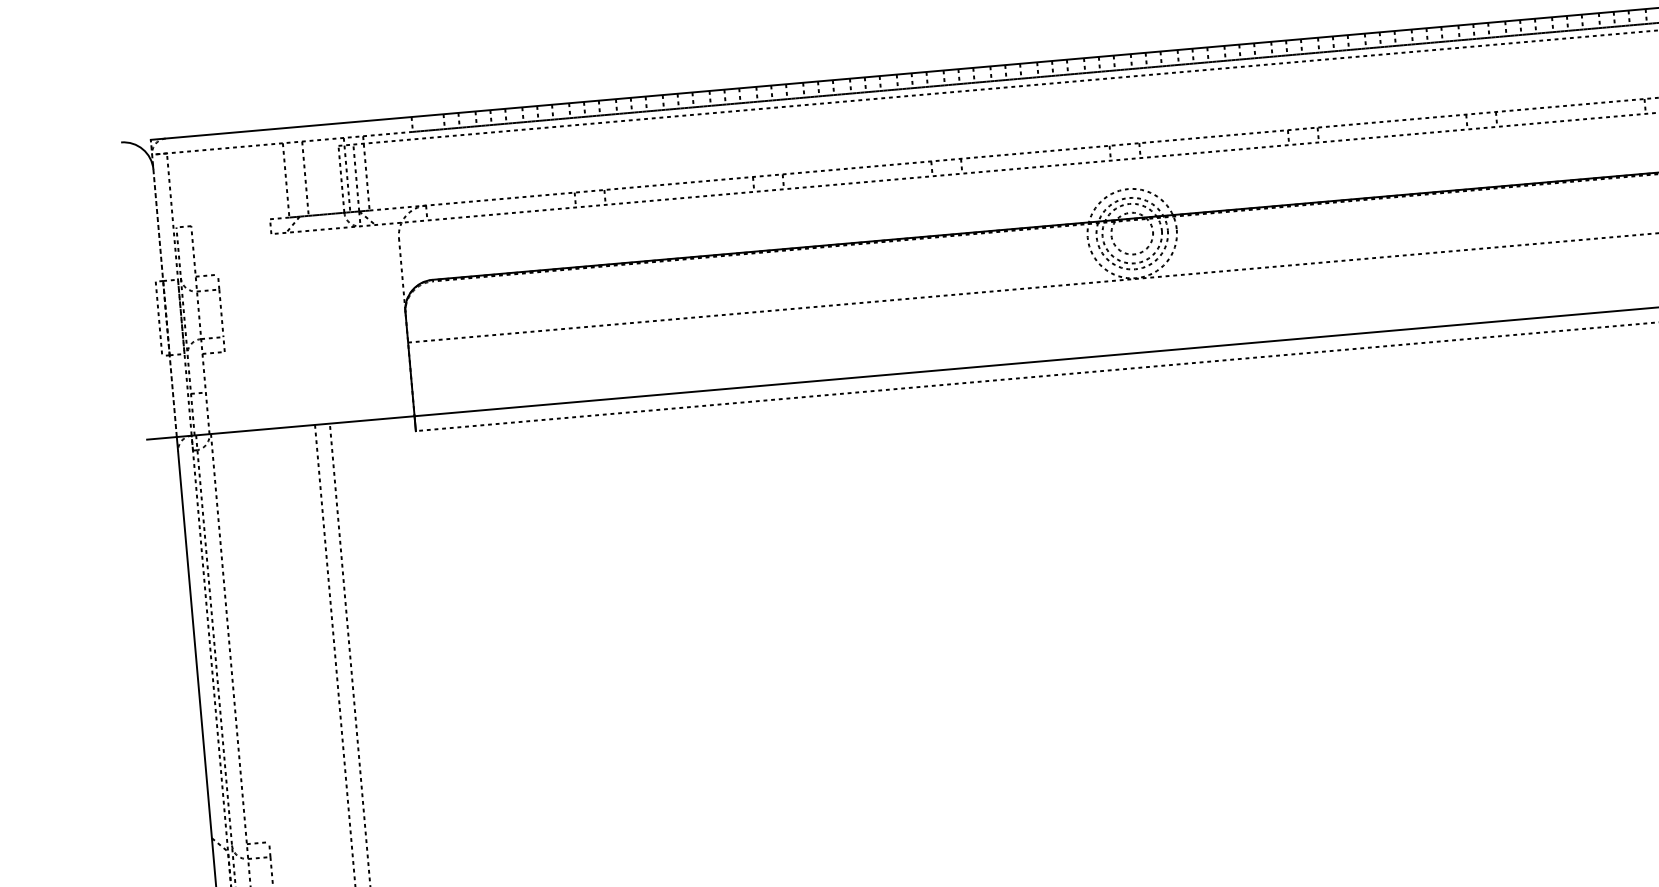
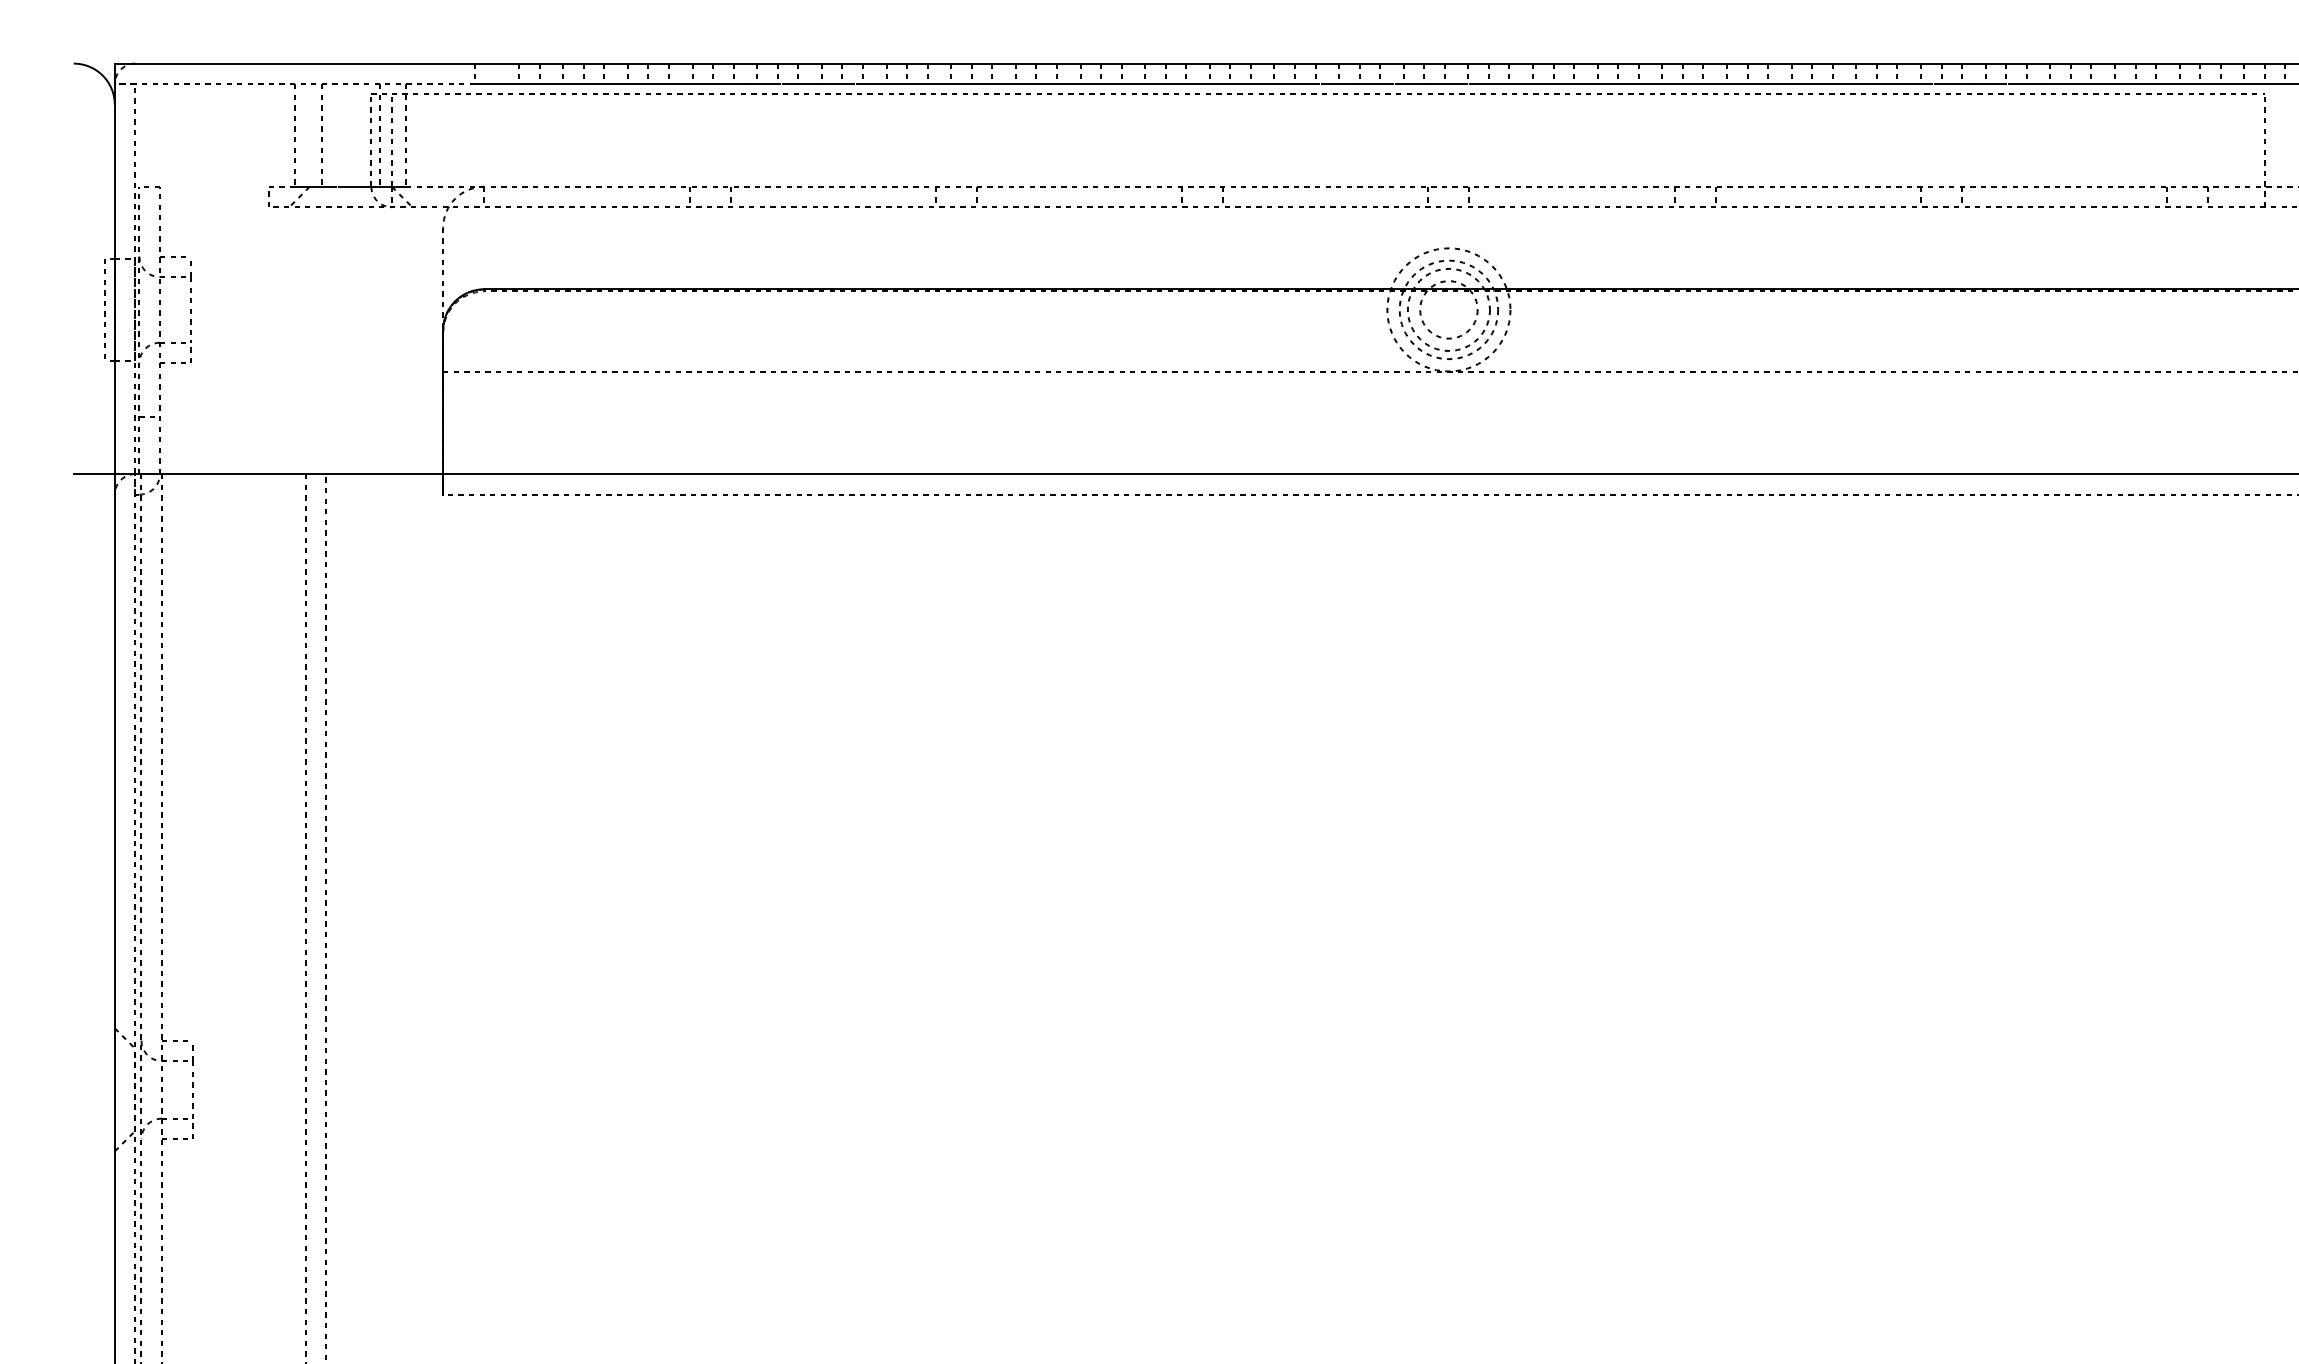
line: (163, 288) -> (114, 268), dashed -> solid

